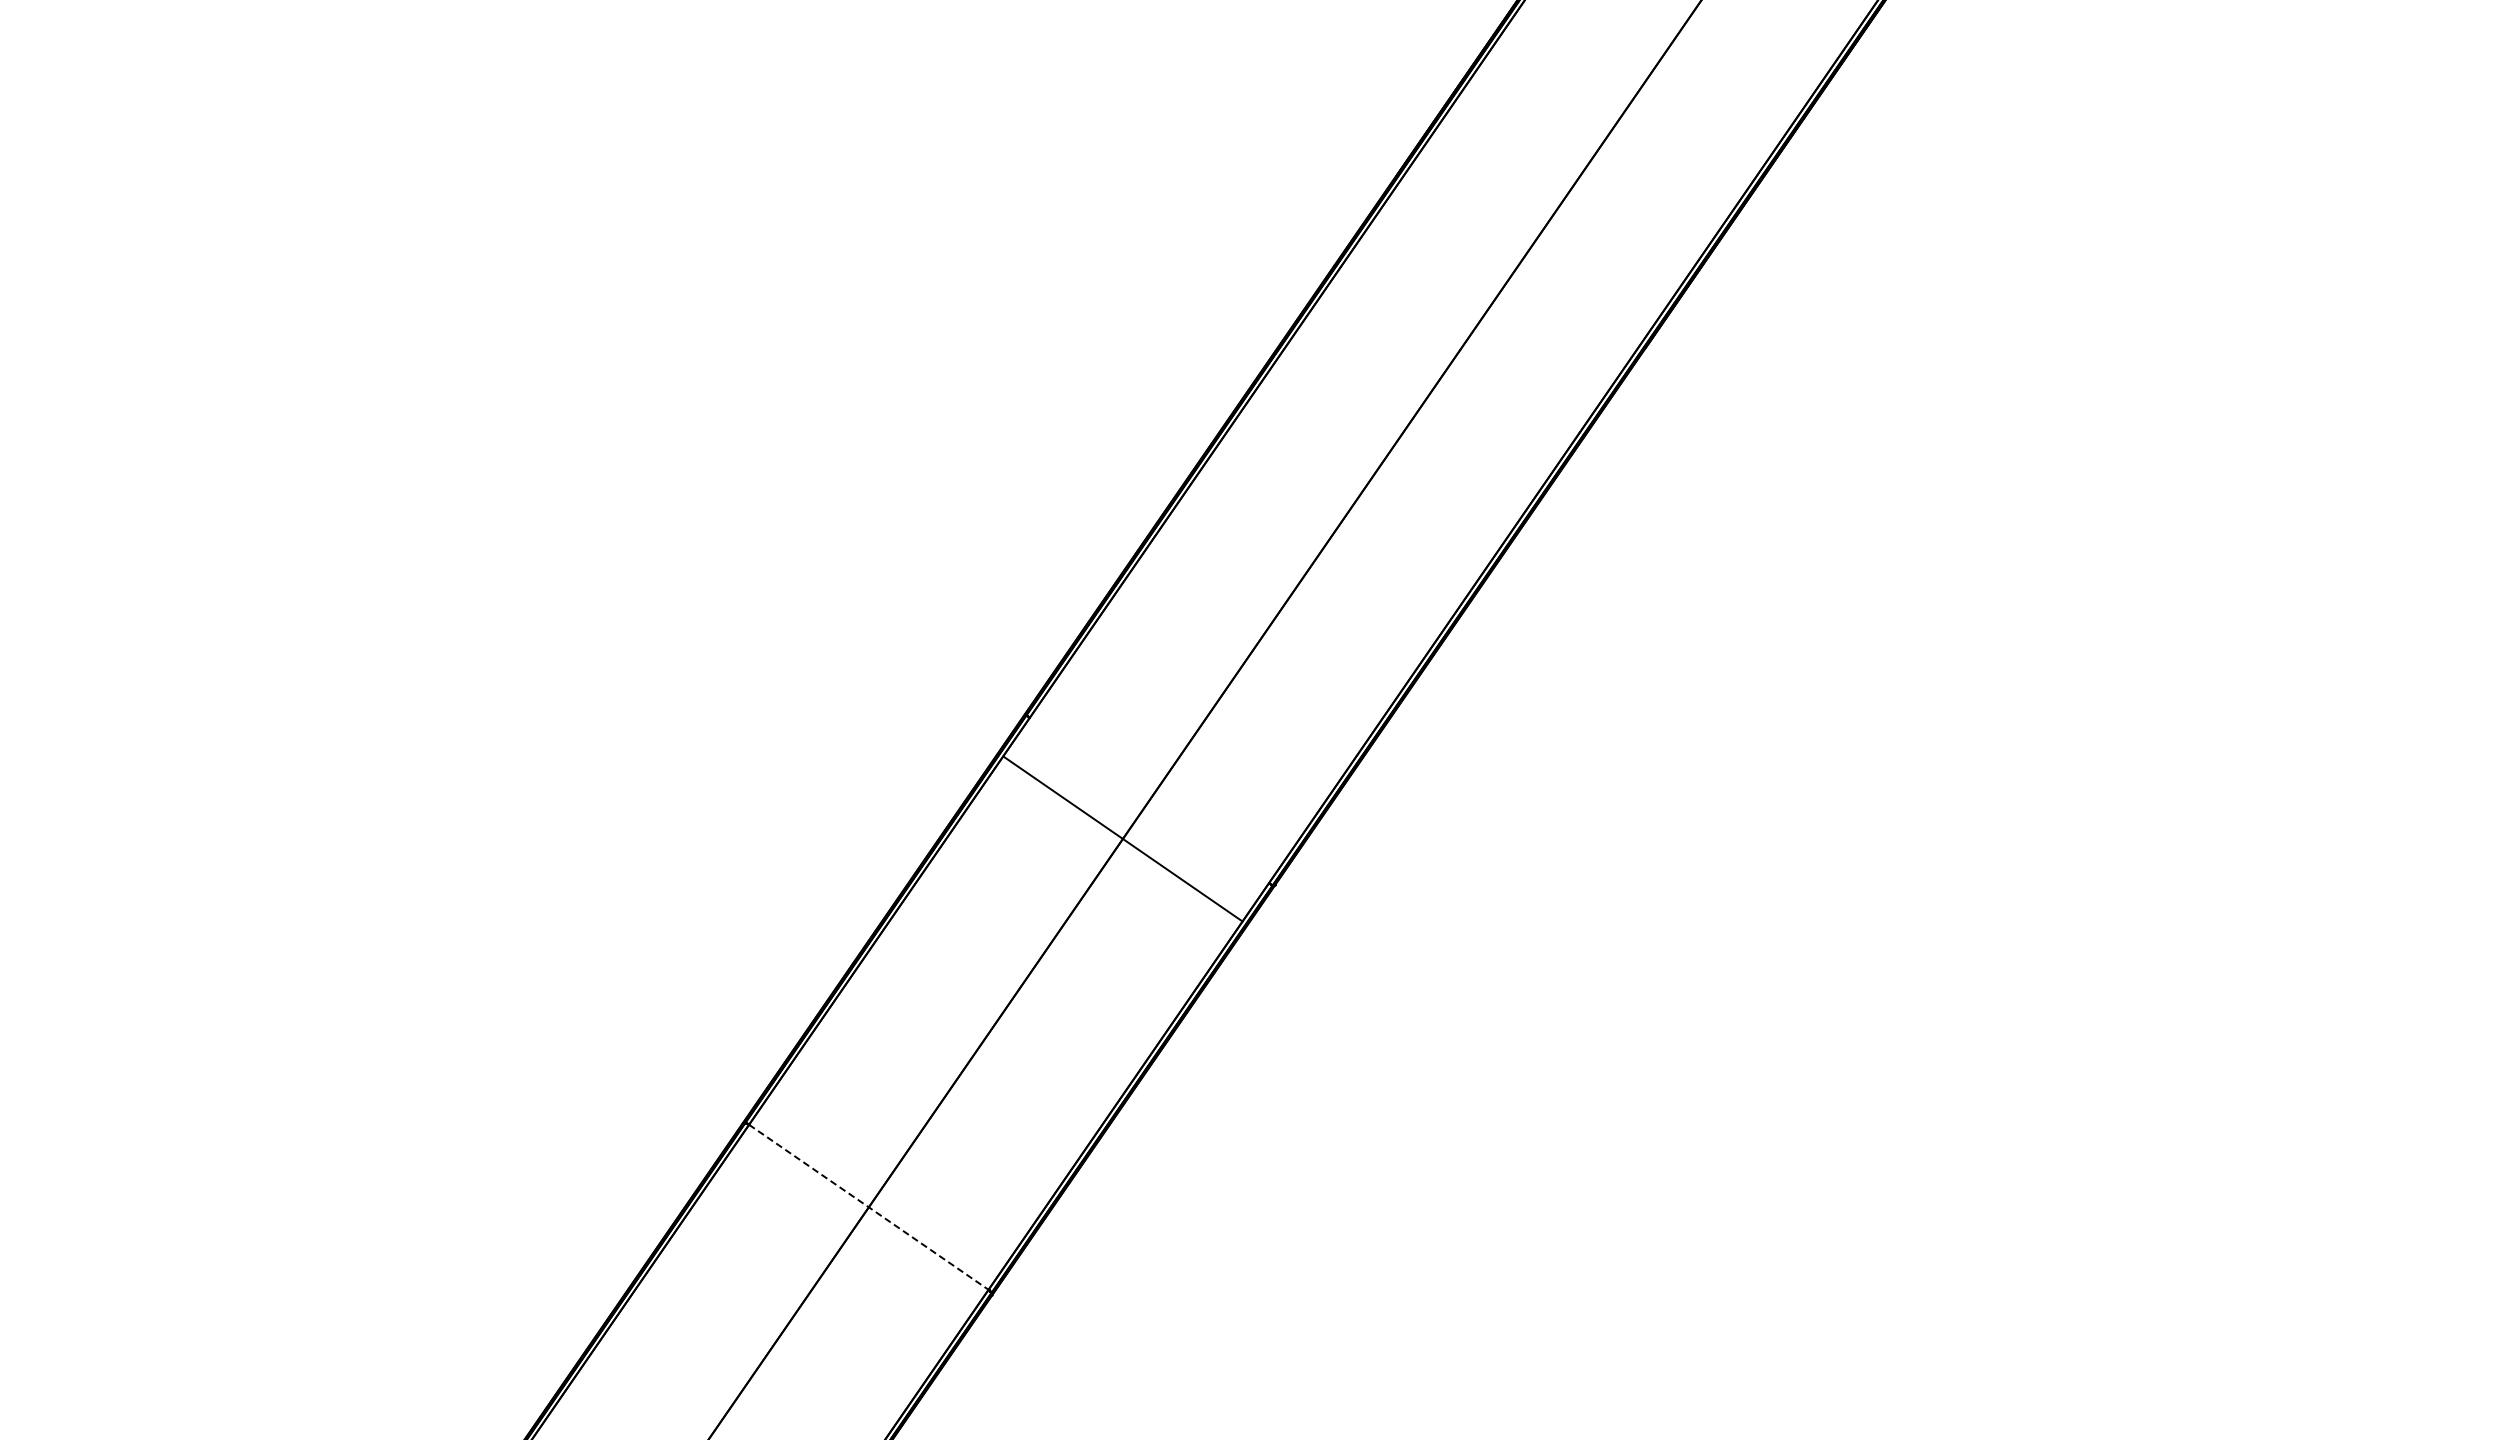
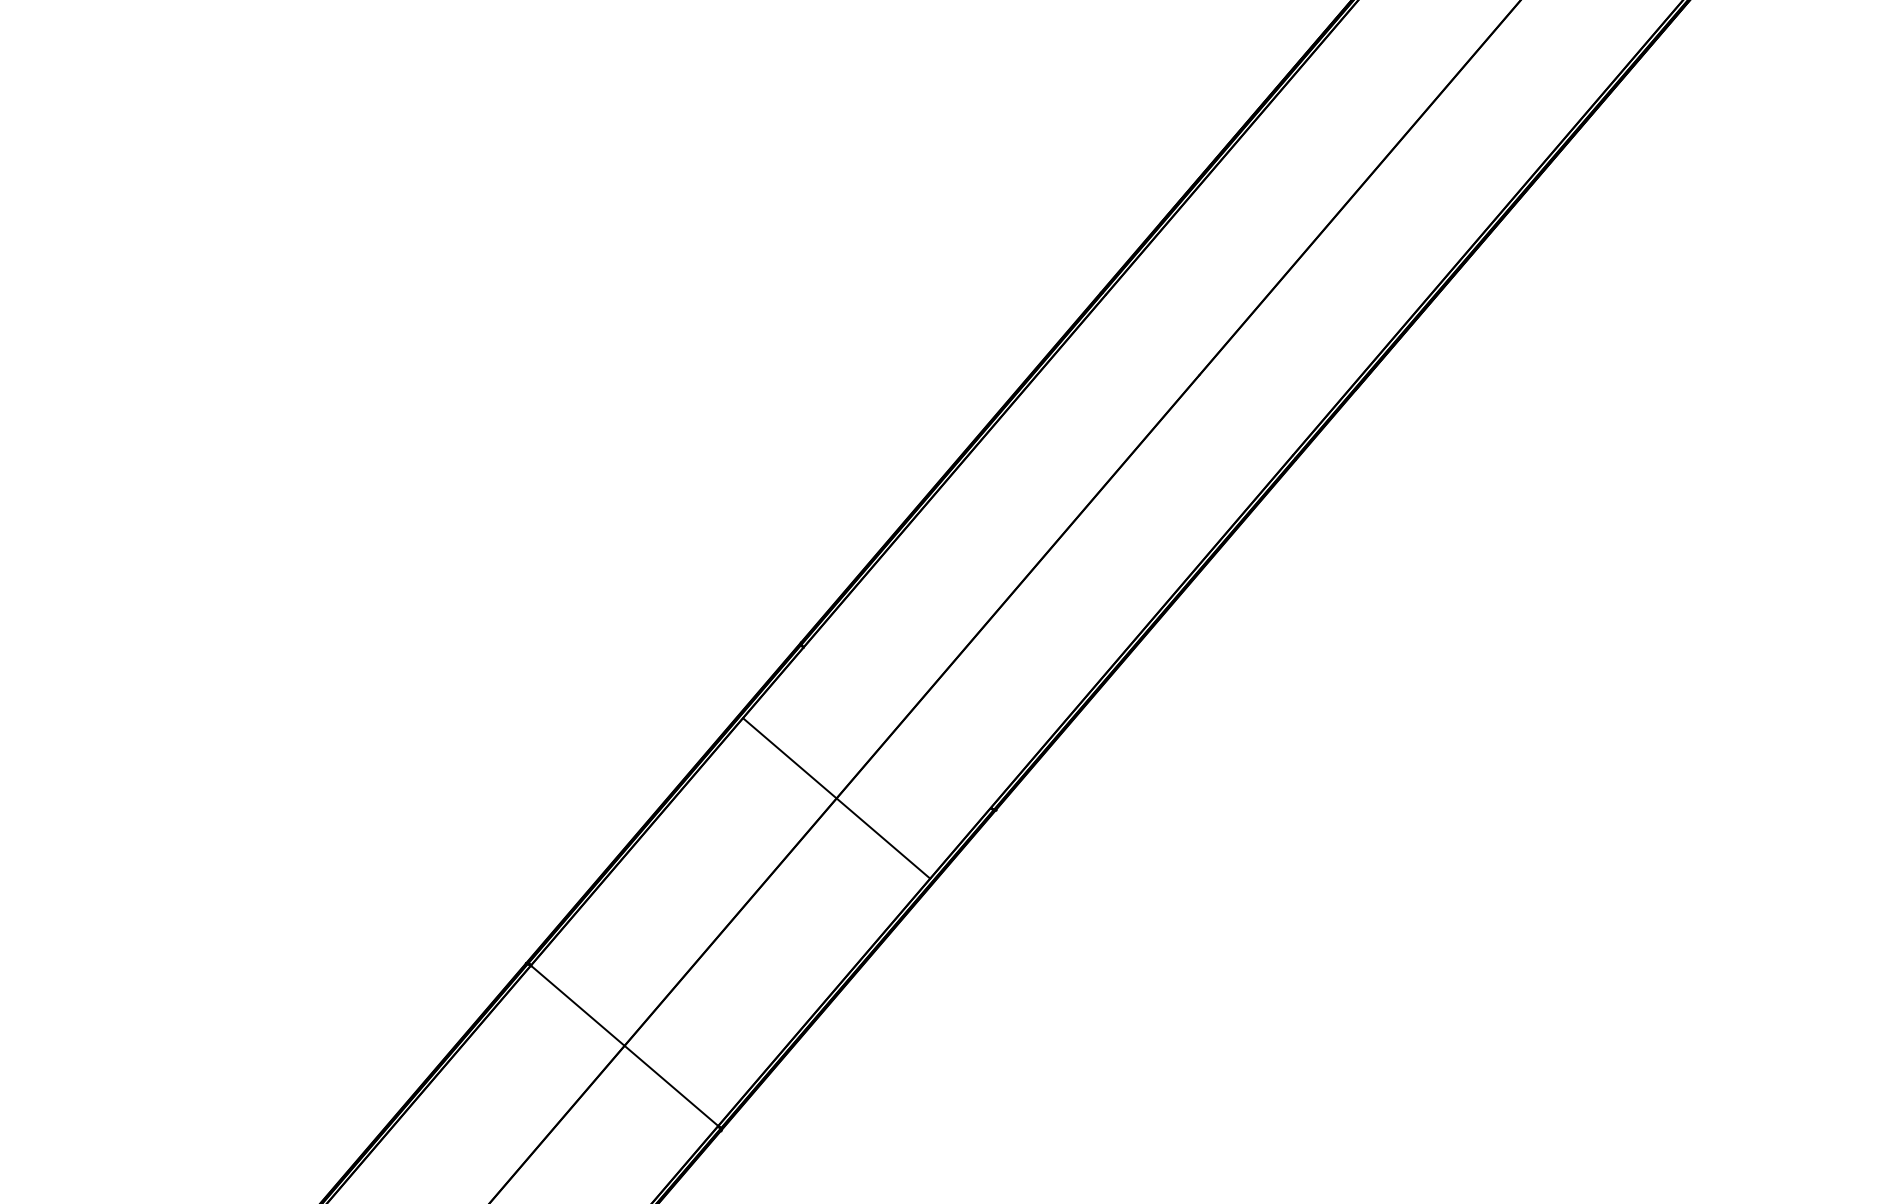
line: (1122, 838) -> (836, 797), moved
line: (869, 1207) -> (625, 1046), dashed -> solid

